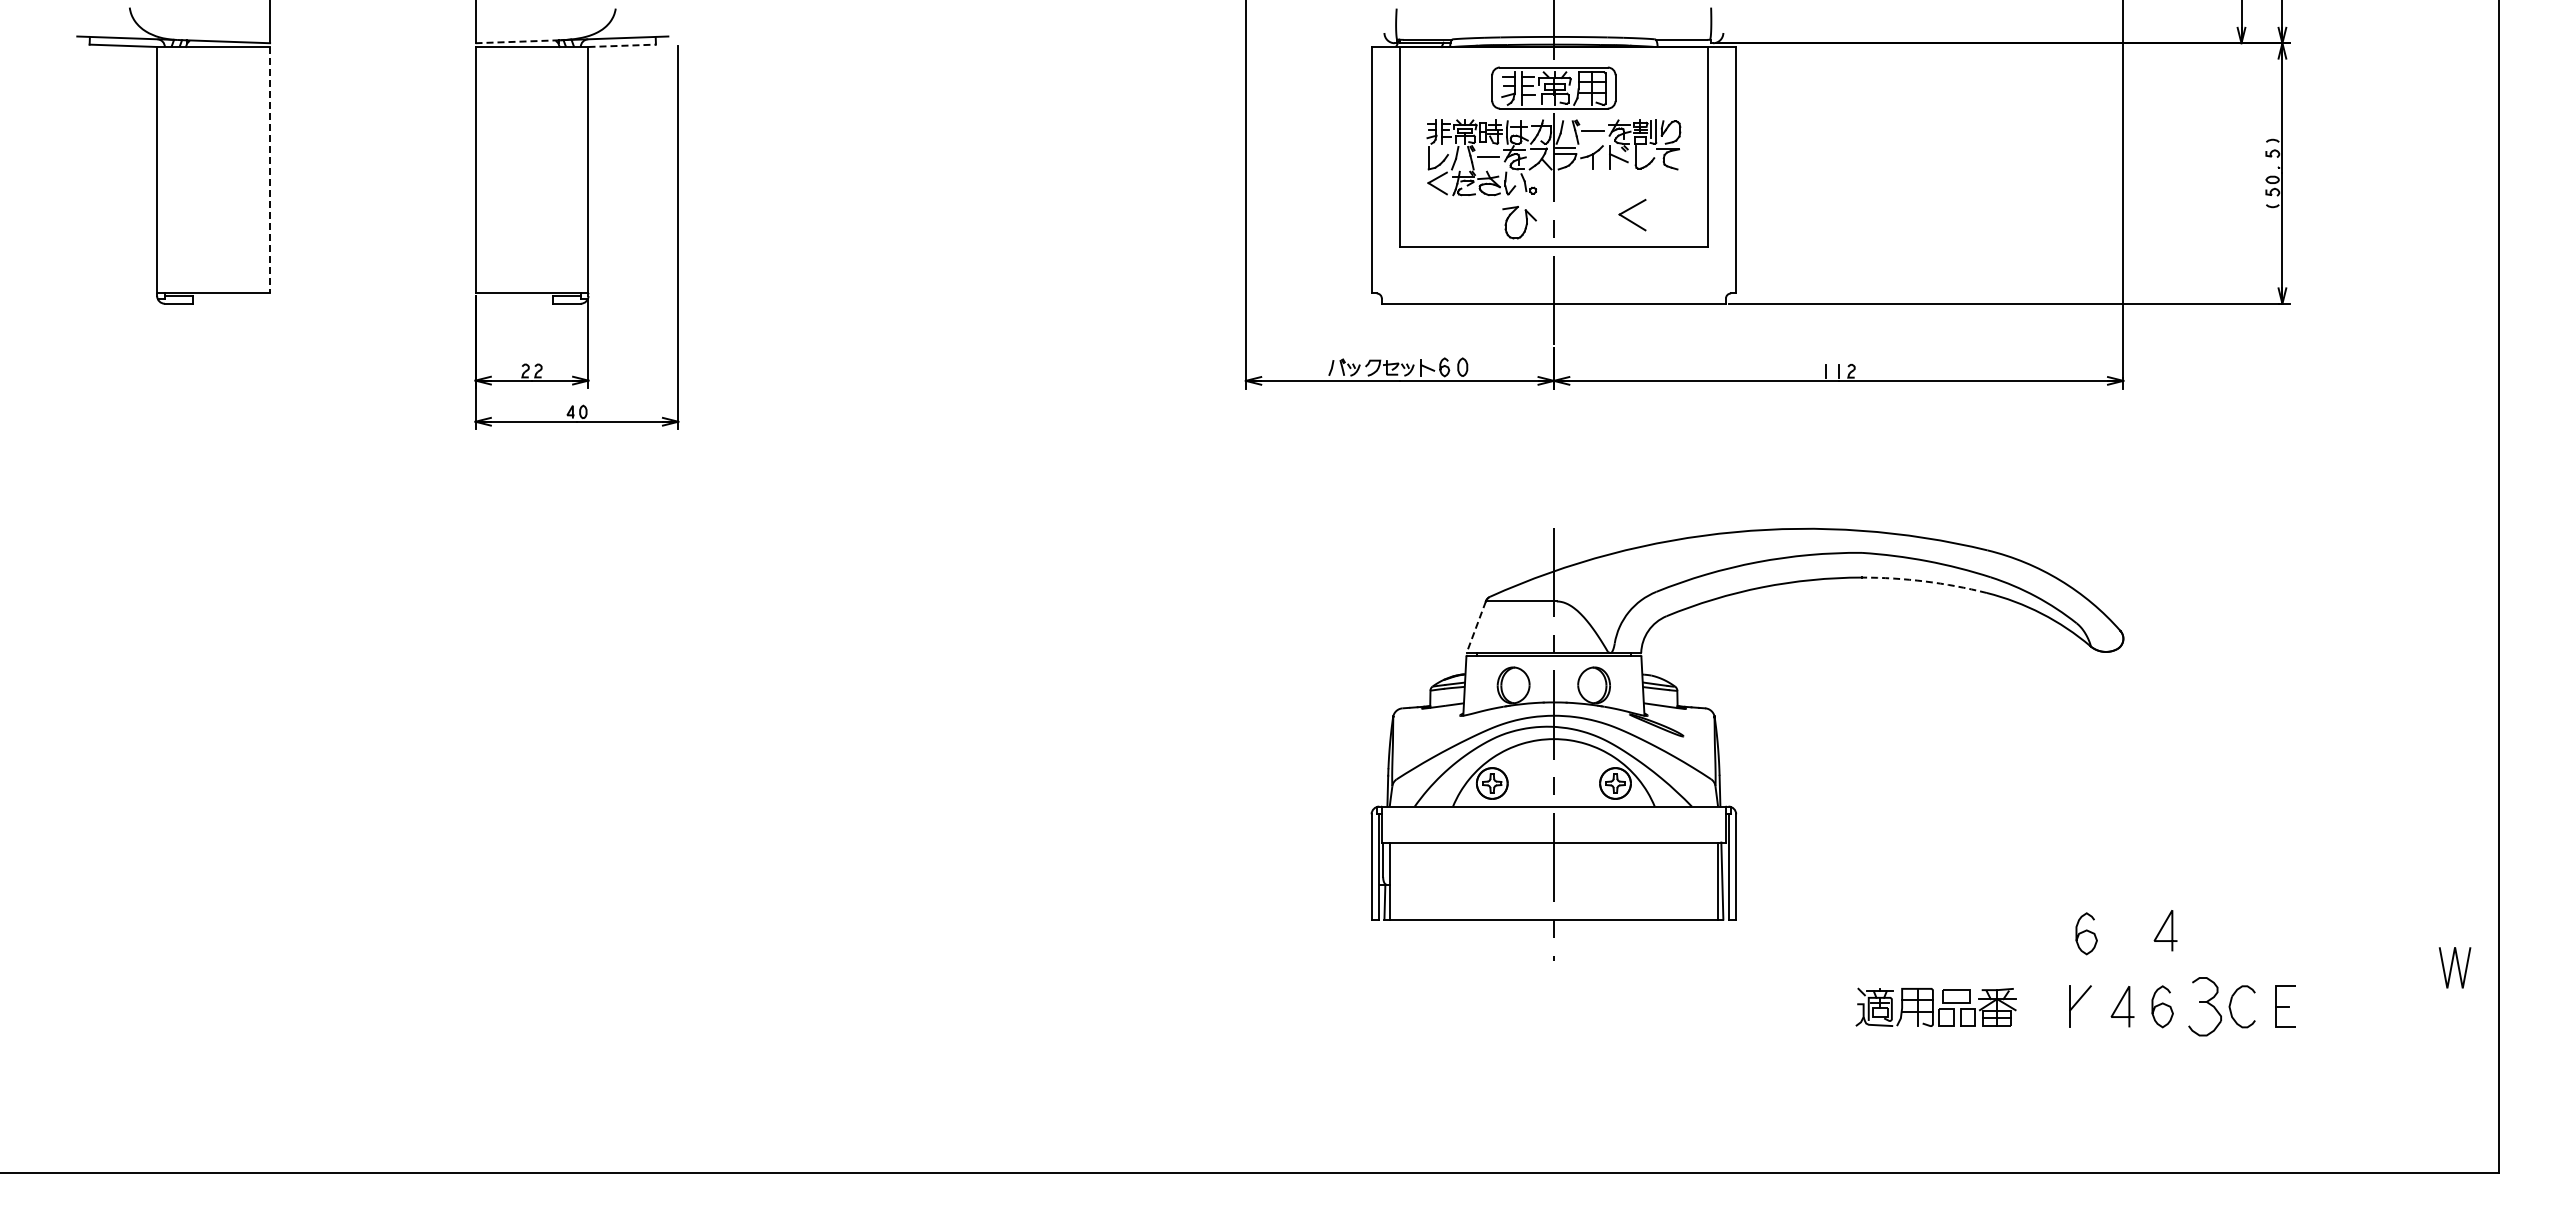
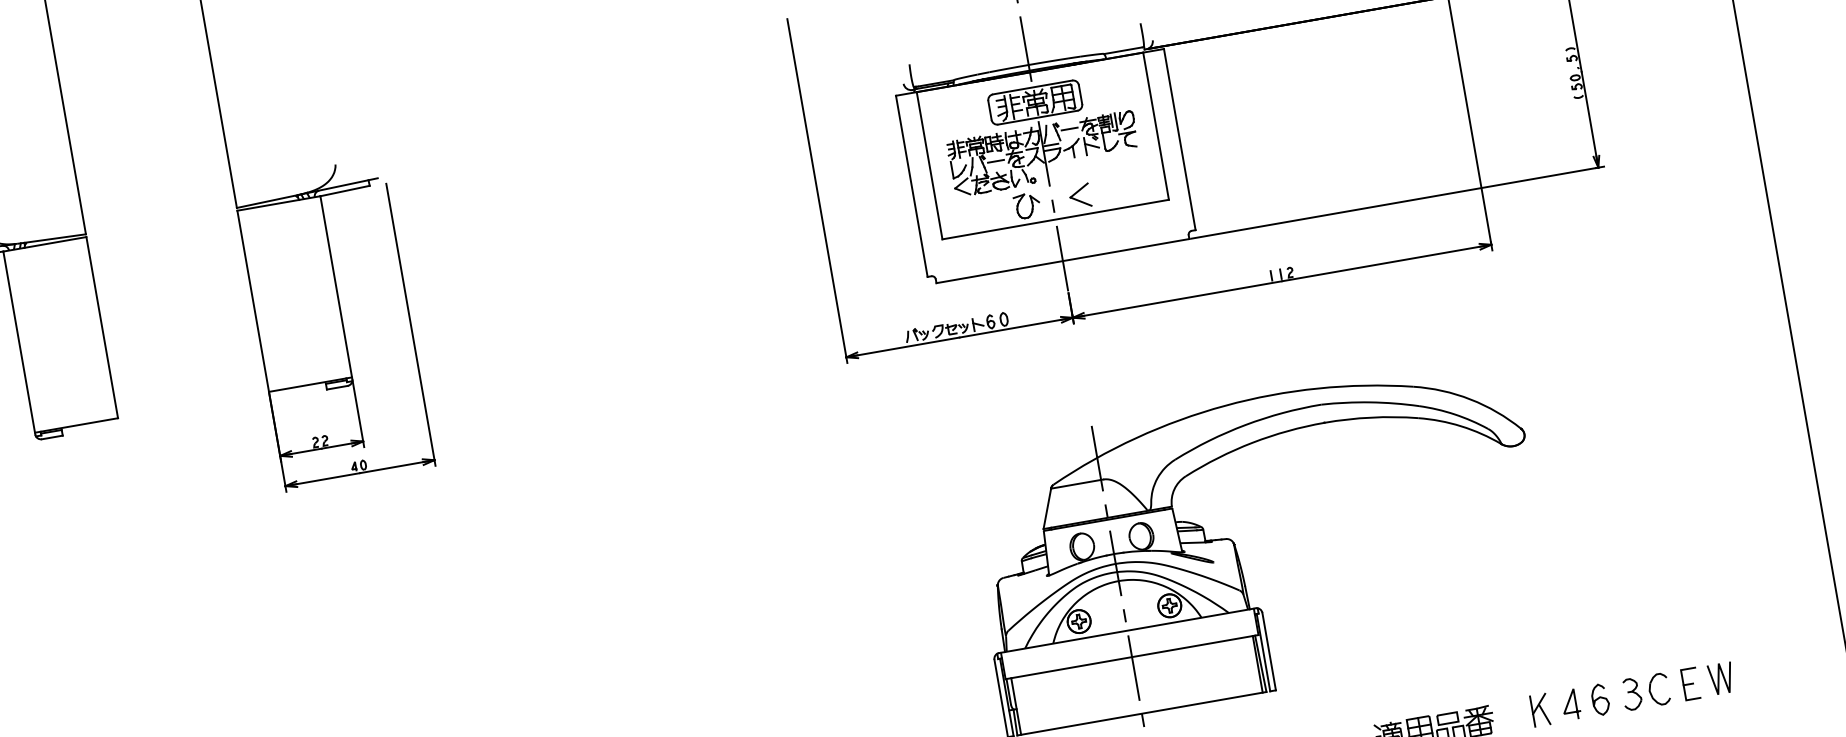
line: (517, 41) -> (267, 201), dashed -> solid
line: (622, 45) -> (345, 190), dashed -> solid
line: (270, 170) -> (102, 327), dashed -> solid
part: (1632, 214) -> (1080, 195), moved
arc: (1924, 581) -> (1370, 417), dashed -> solid
line: (1476, 627) -> (1047, 508), dashed -> solid
line: (2162, 929) -> (1590, 642), removed
curve: (2086, 931) -> (1534, 654), removed
line: (2452, 967) -> (1719, 678), moved
part: (2205, 1006) -> (1631, 694), size x0.71
line: (2085, 1013) -> (1544, 714), added

